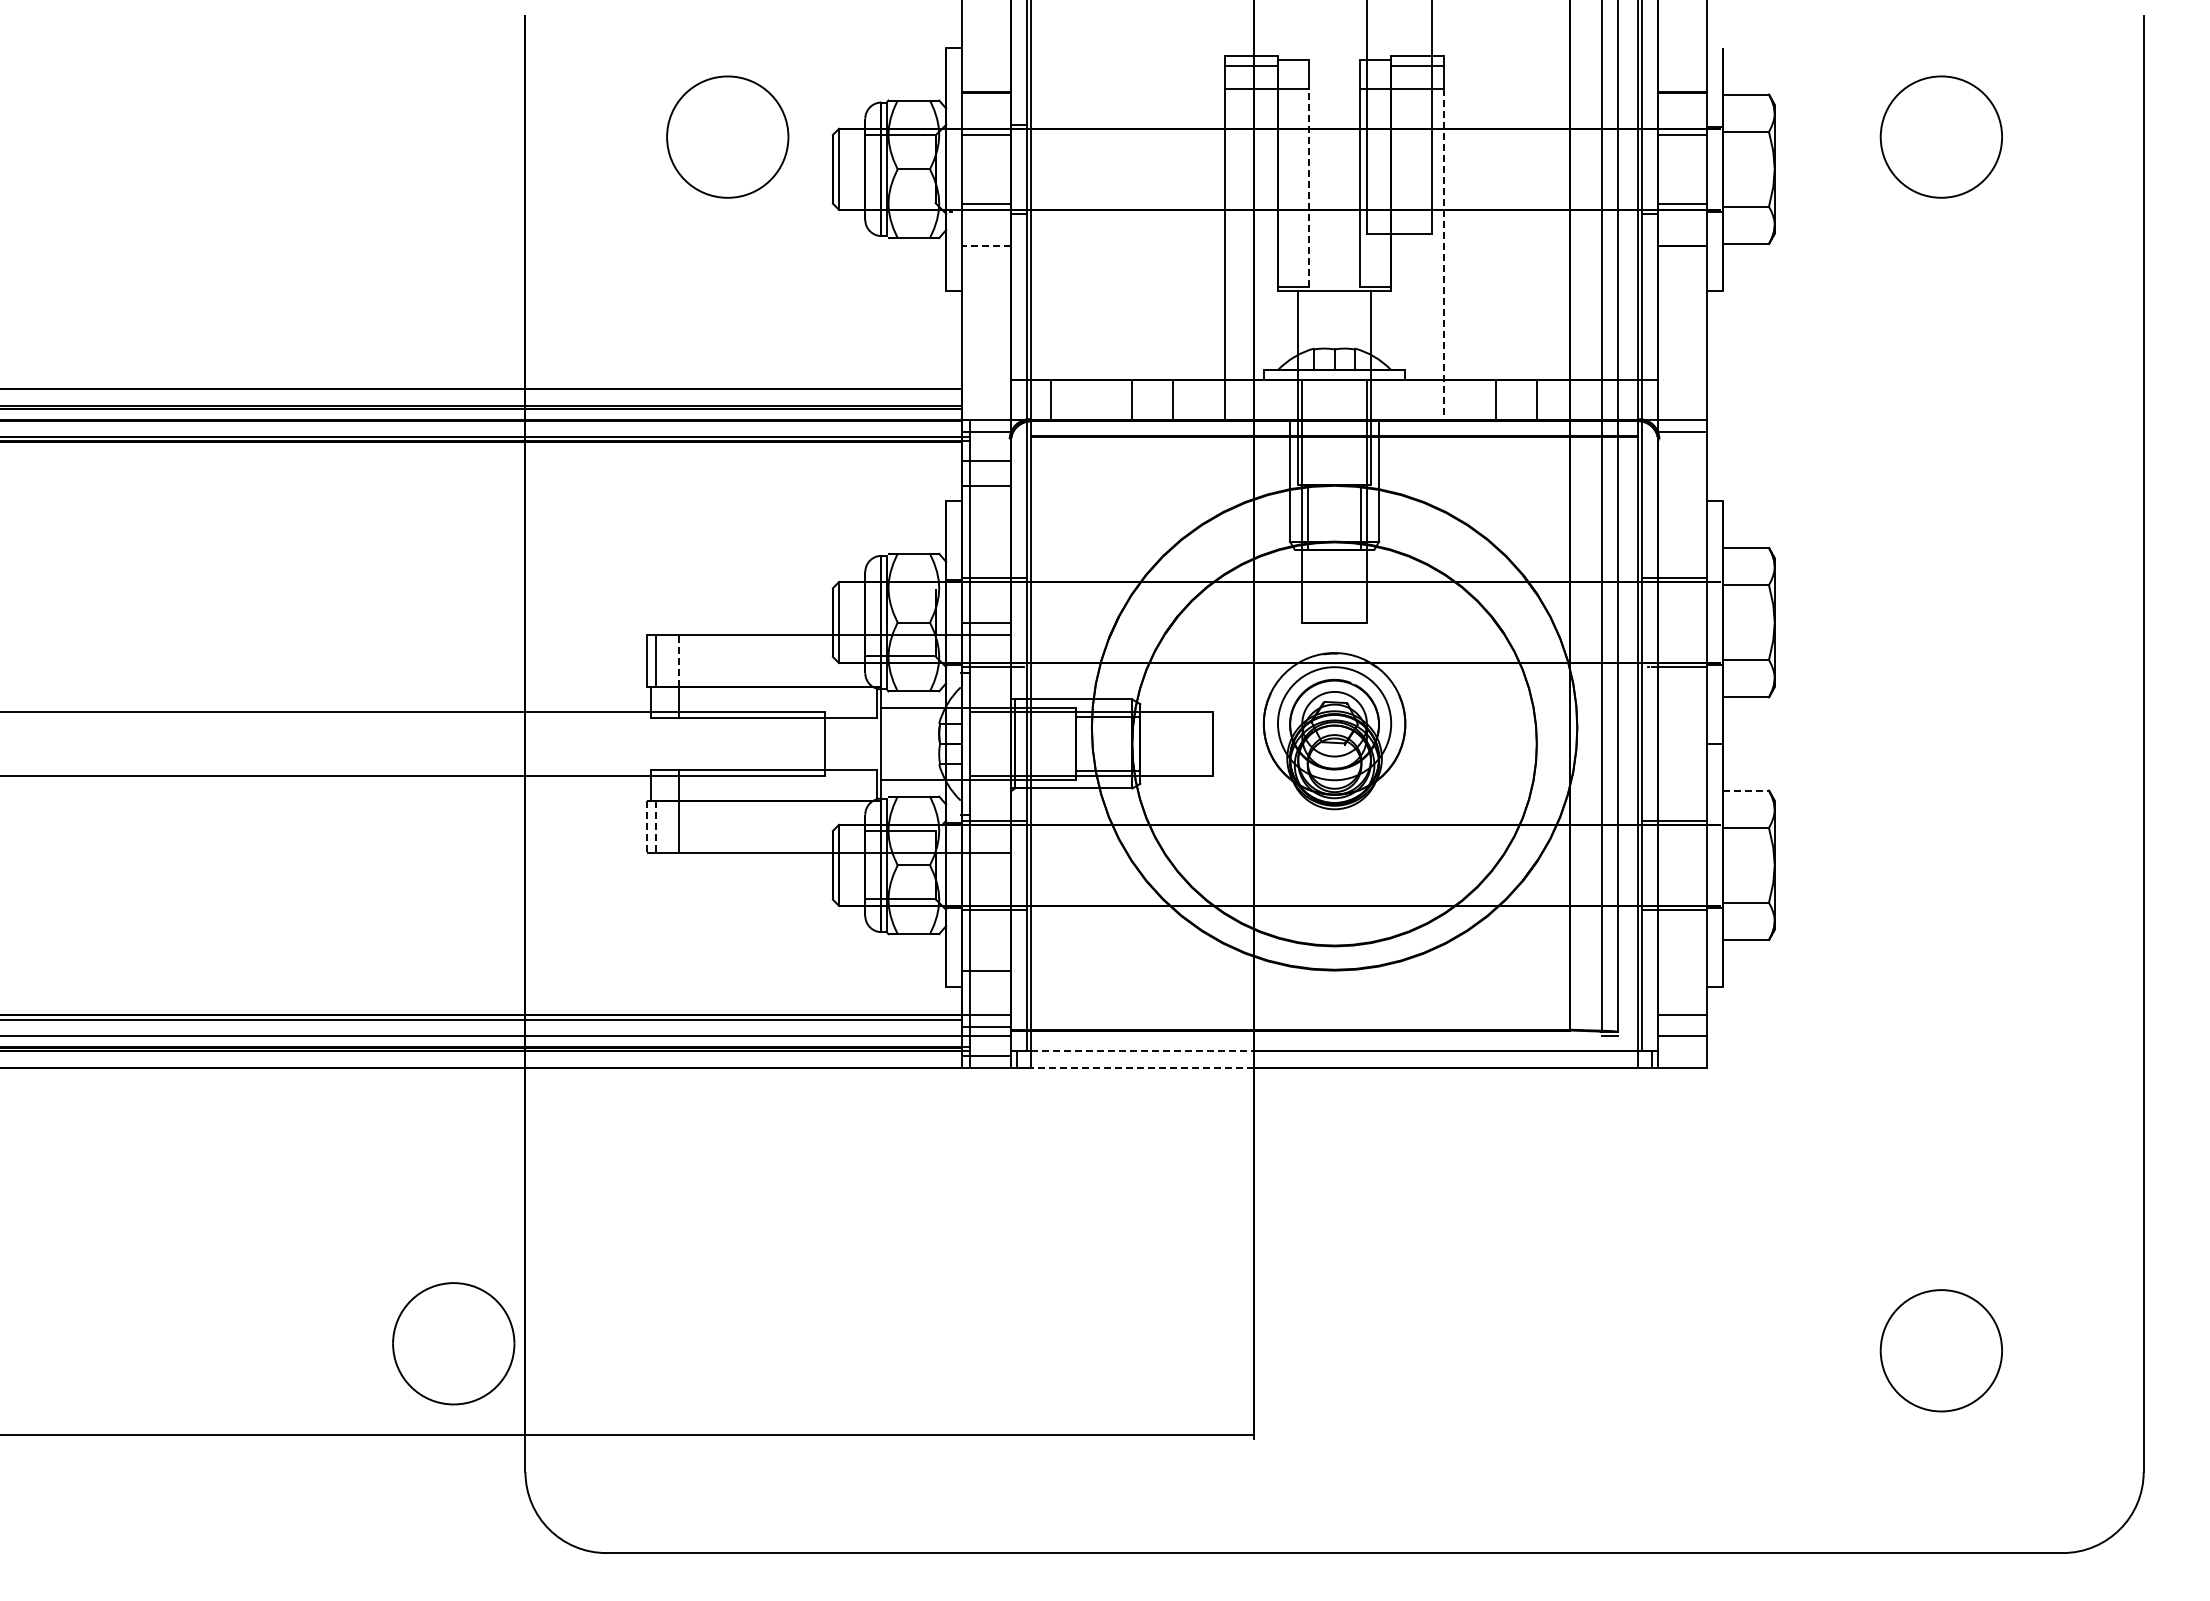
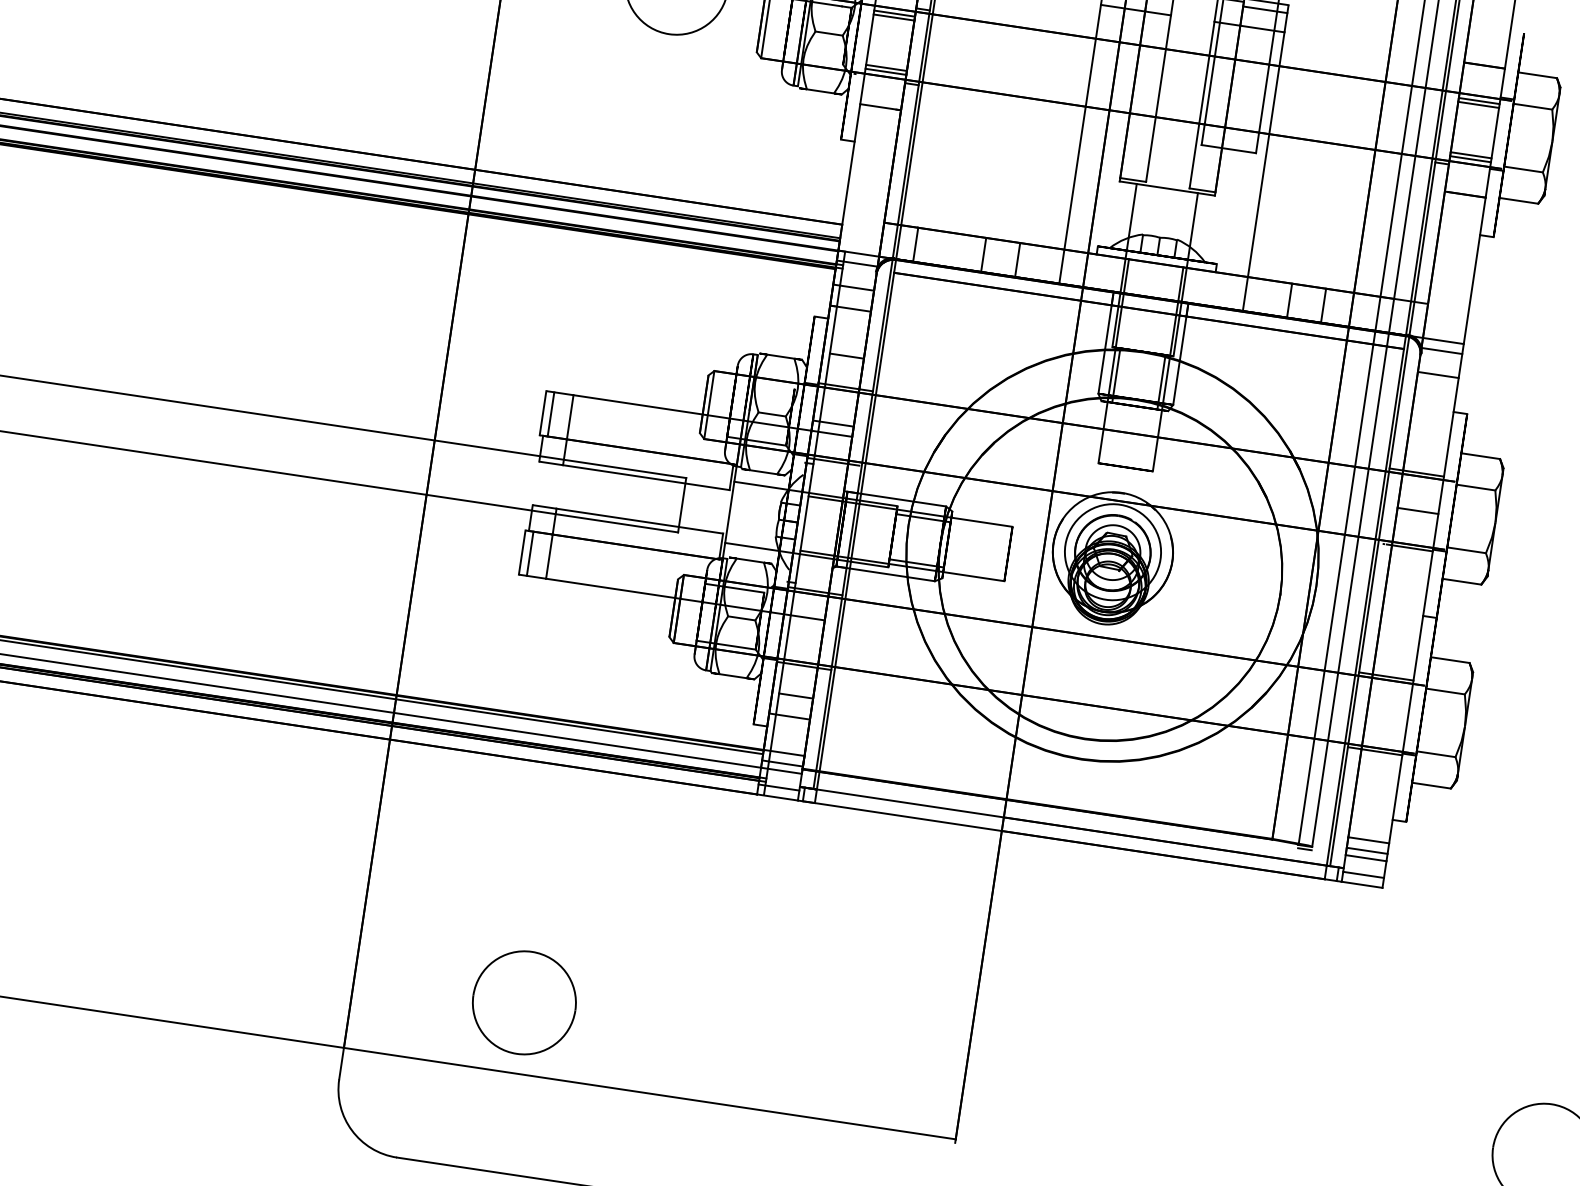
line: (986, 139) -> (893, 17), added
line: (1682, 139) -> (1478, 105), added
line: (1308, 187) -> (1158, 98), dashed -> solid
line: (986, 199) -> (886, 68), added
line: (1682, 199) -> (1471, 155), added
line: (986, 246) -> (880, 107), dashed -> solid
line: (1443, 254) -> (1263, 171), dashed -> solid
line: (1682, 460) -> (1438, 374), added
line: (990, 541) -> (846, 355), added
line: (1682, 622) -> (1418, 510), added
line: (679, 660) -> (570, 416), dashed -> solid
line: (1746, 790) -> (1450, 660), dashed -> solid
line: (646, 827) -> (521, 553), dashed -> solid
line: (656, 827) -> (530, 554), dashed -> solid
line: (990, 946) -> (795, 696), added
line: (1682, 1027) -> (1367, 851), added
line: (1142, 1051) -> (910, 803), dashed -> solid
line: (1682, 1055) -> (1363, 874), added
line: (1141, 1067) -> (907, 816), dashed -> solid
part: (453, 1343) -> (524, 1002), moved

